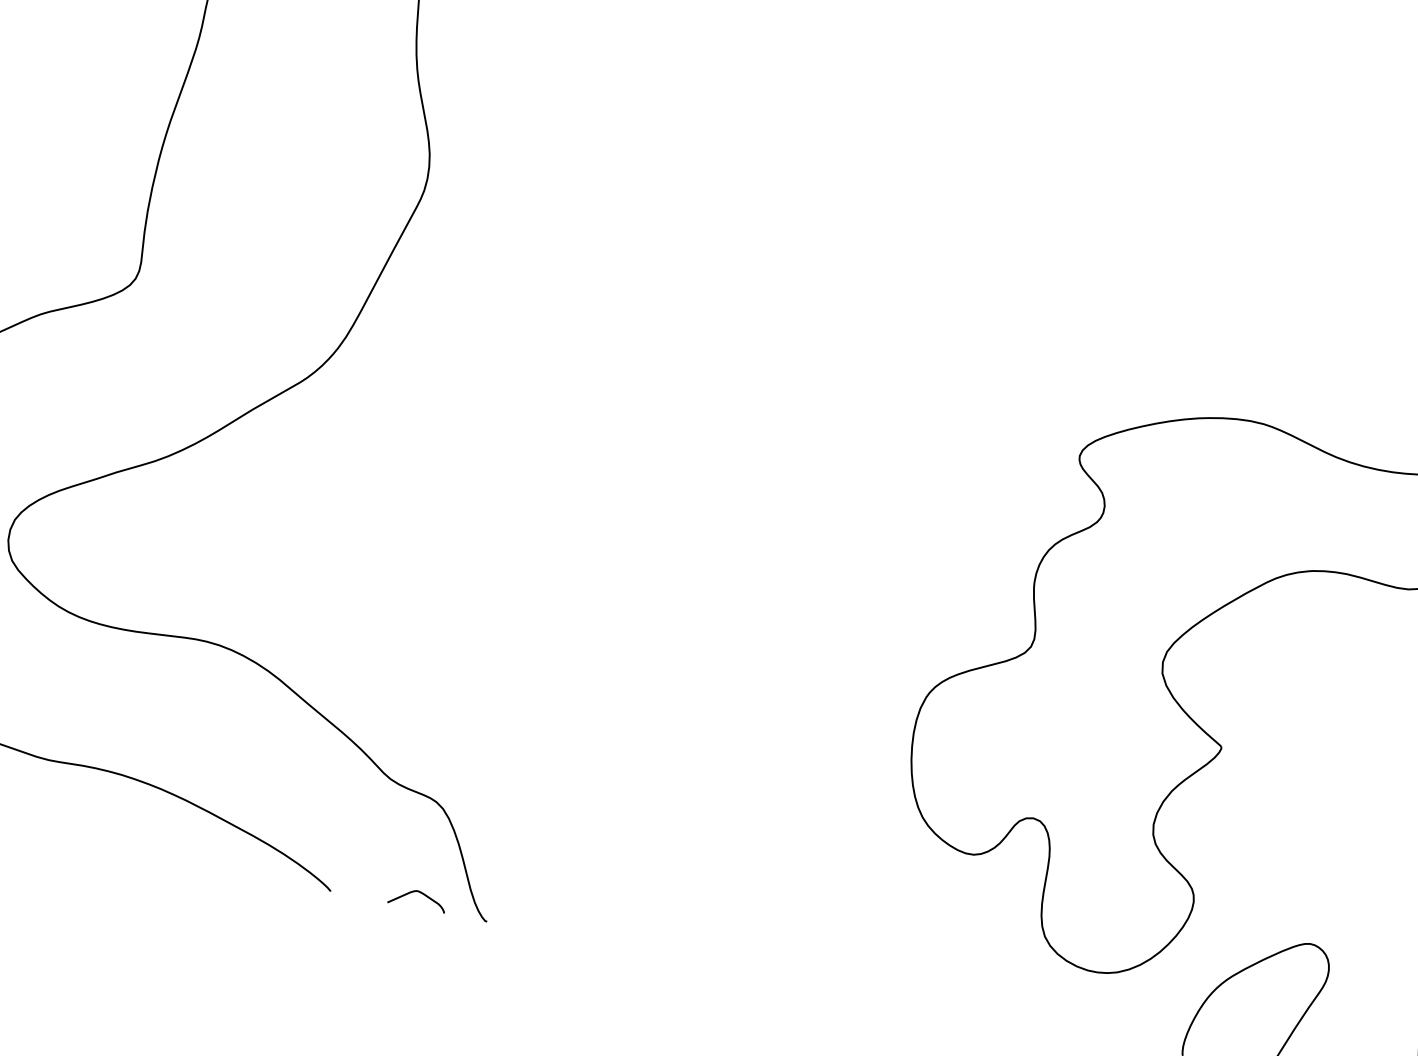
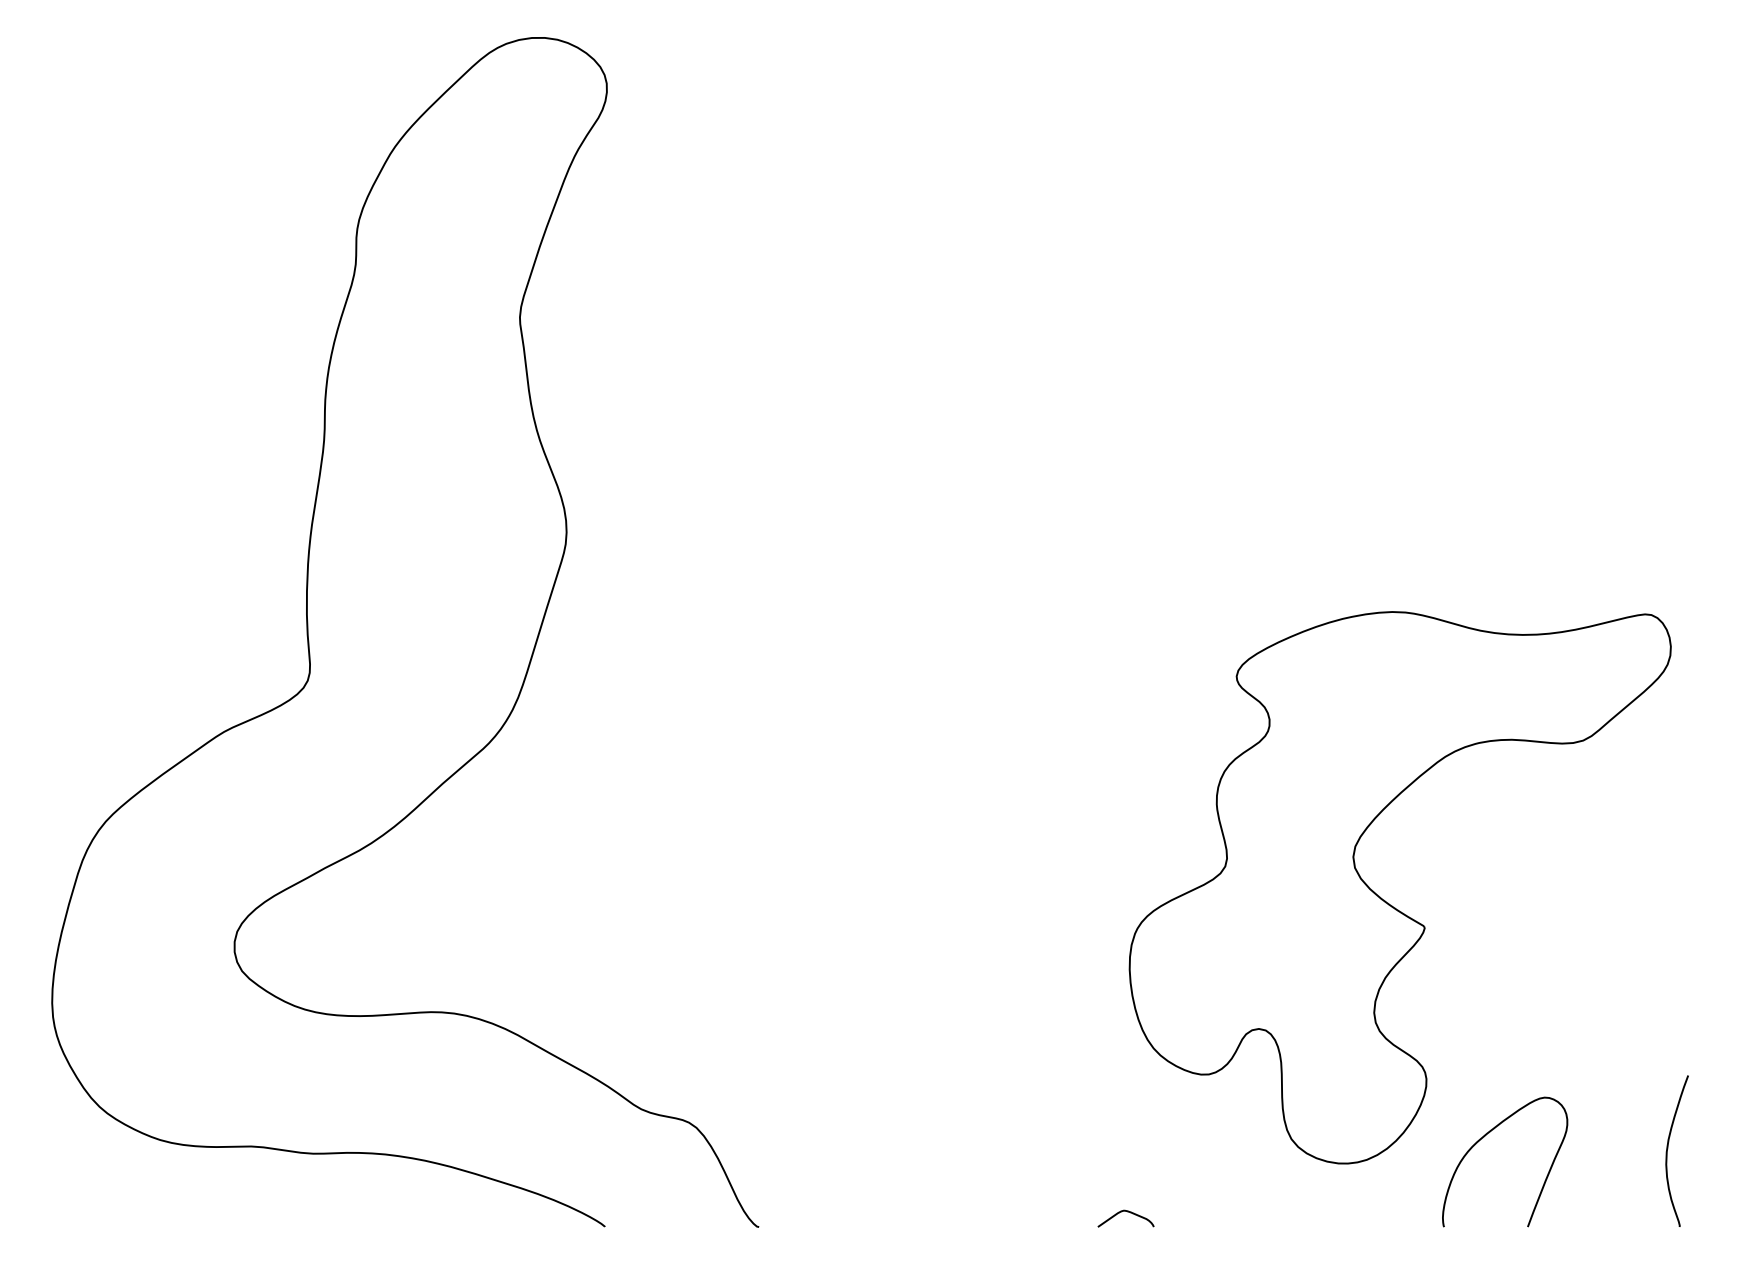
curve: (420, 893) -> (1127, 1212), moved

